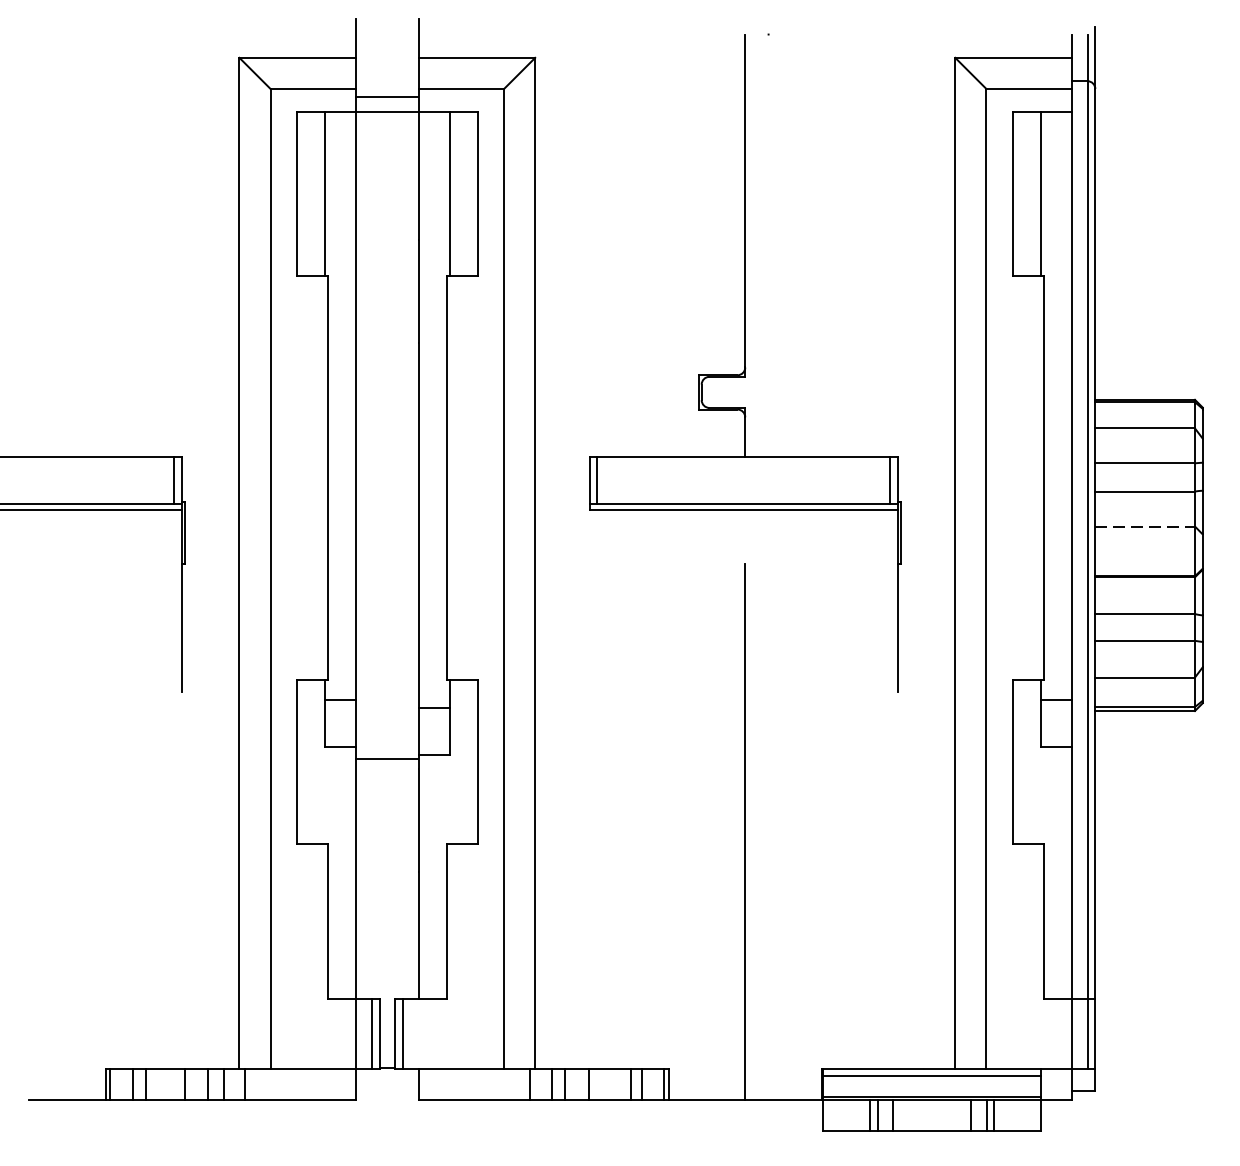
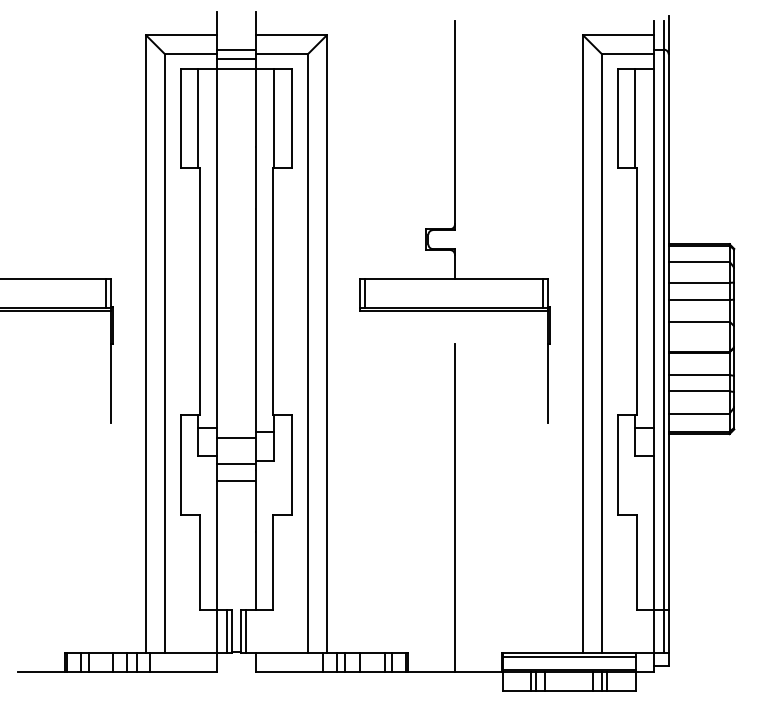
line: (387, 80) -> (236, 49), added
line: (1145, 526) -> (699, 321), dashed -> solid
line: (387, 718) -> (236, 438), added
line: (387, 786) -> (236, 480), added

